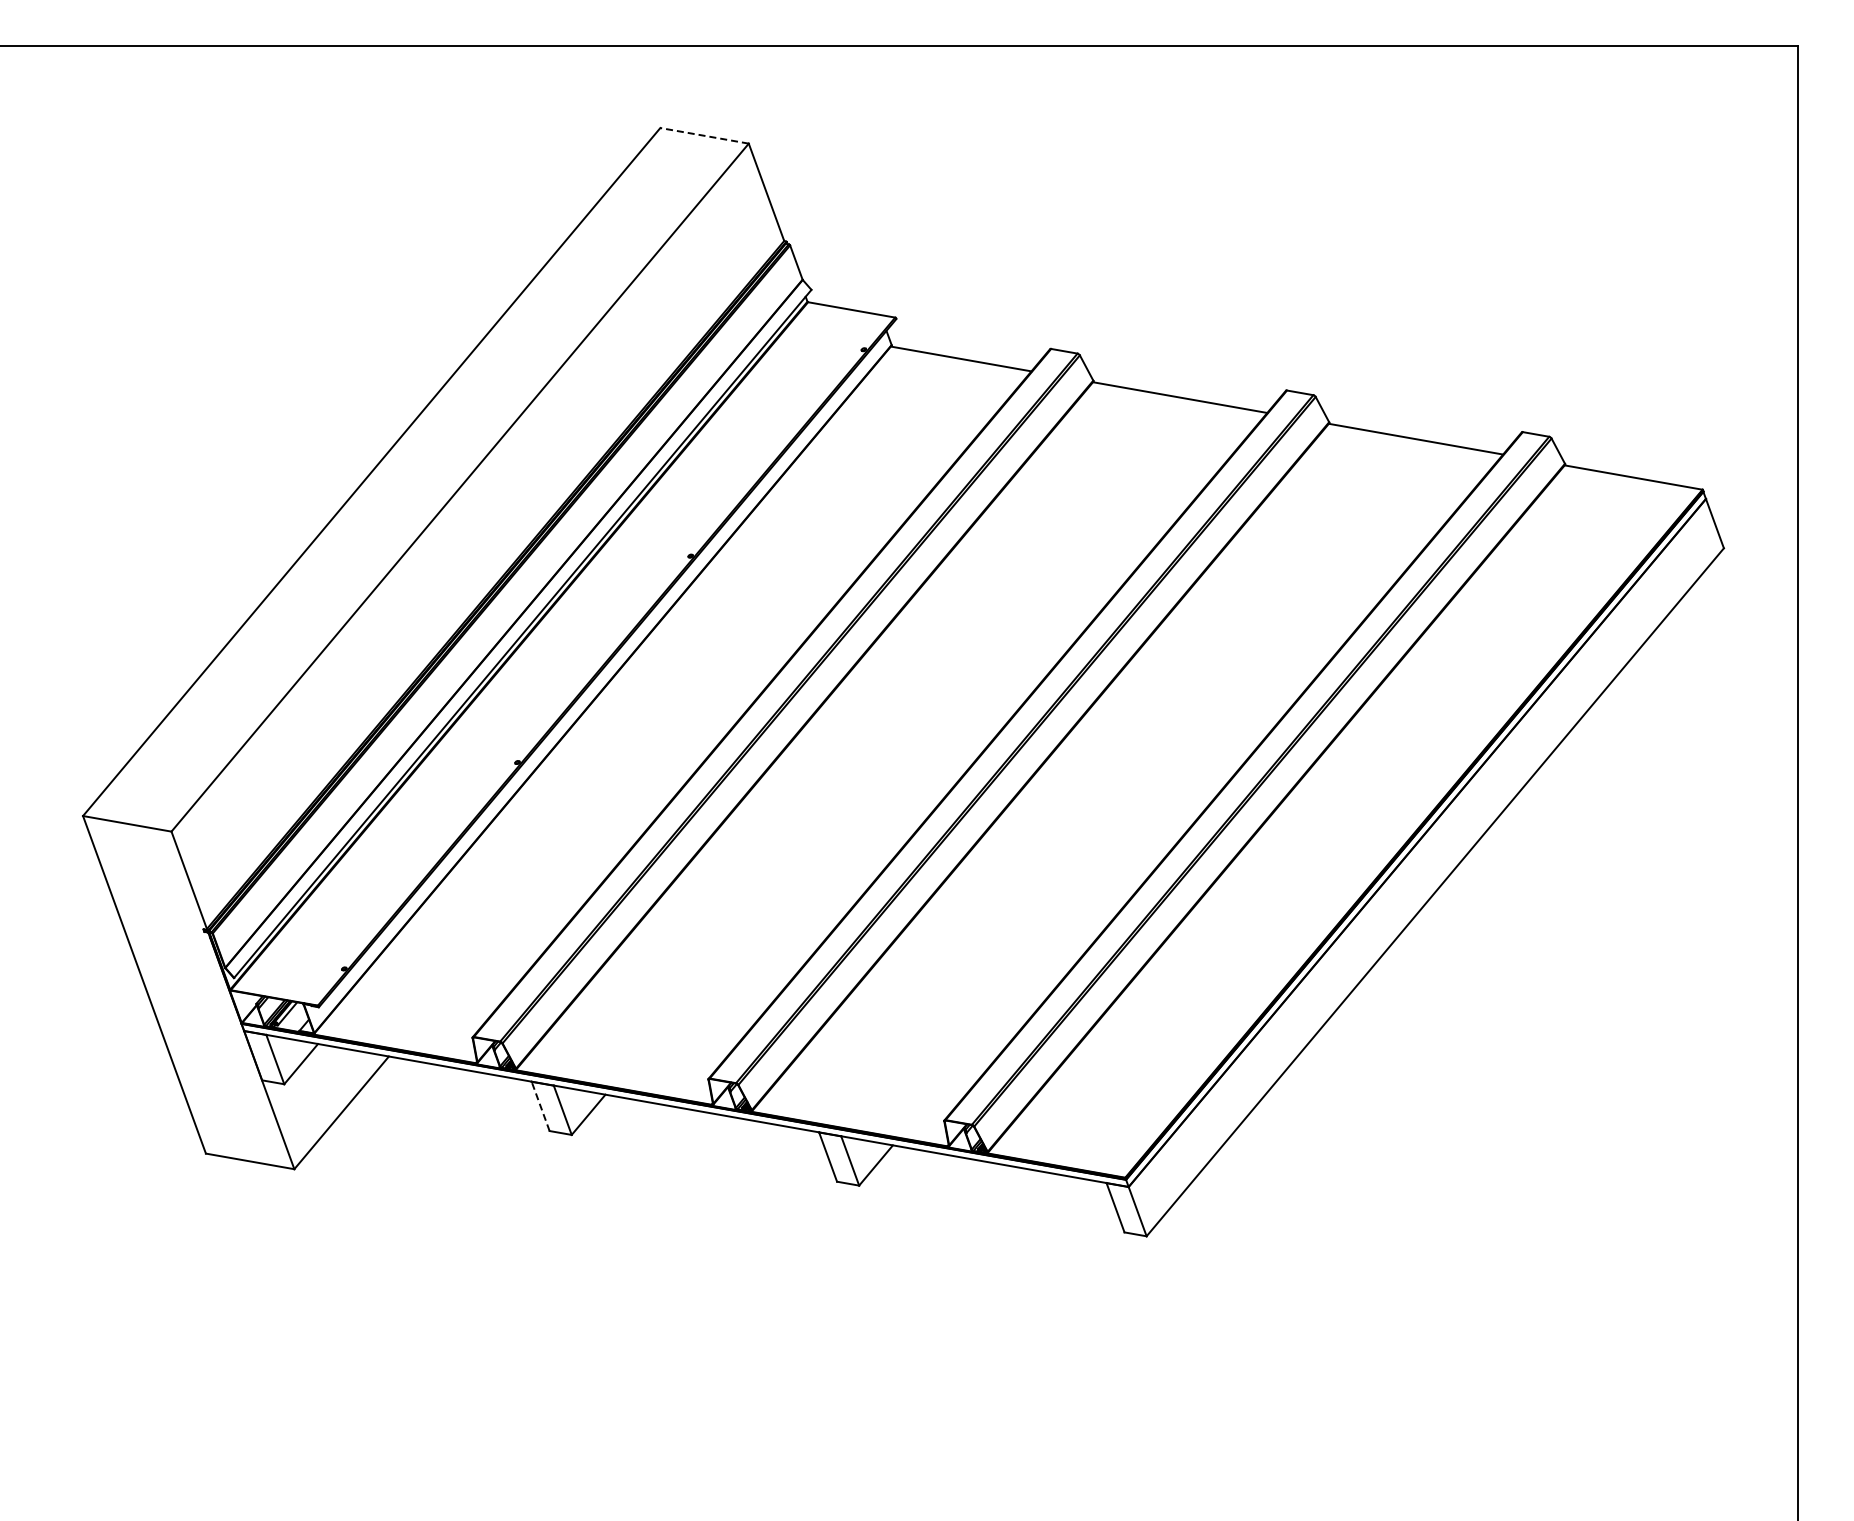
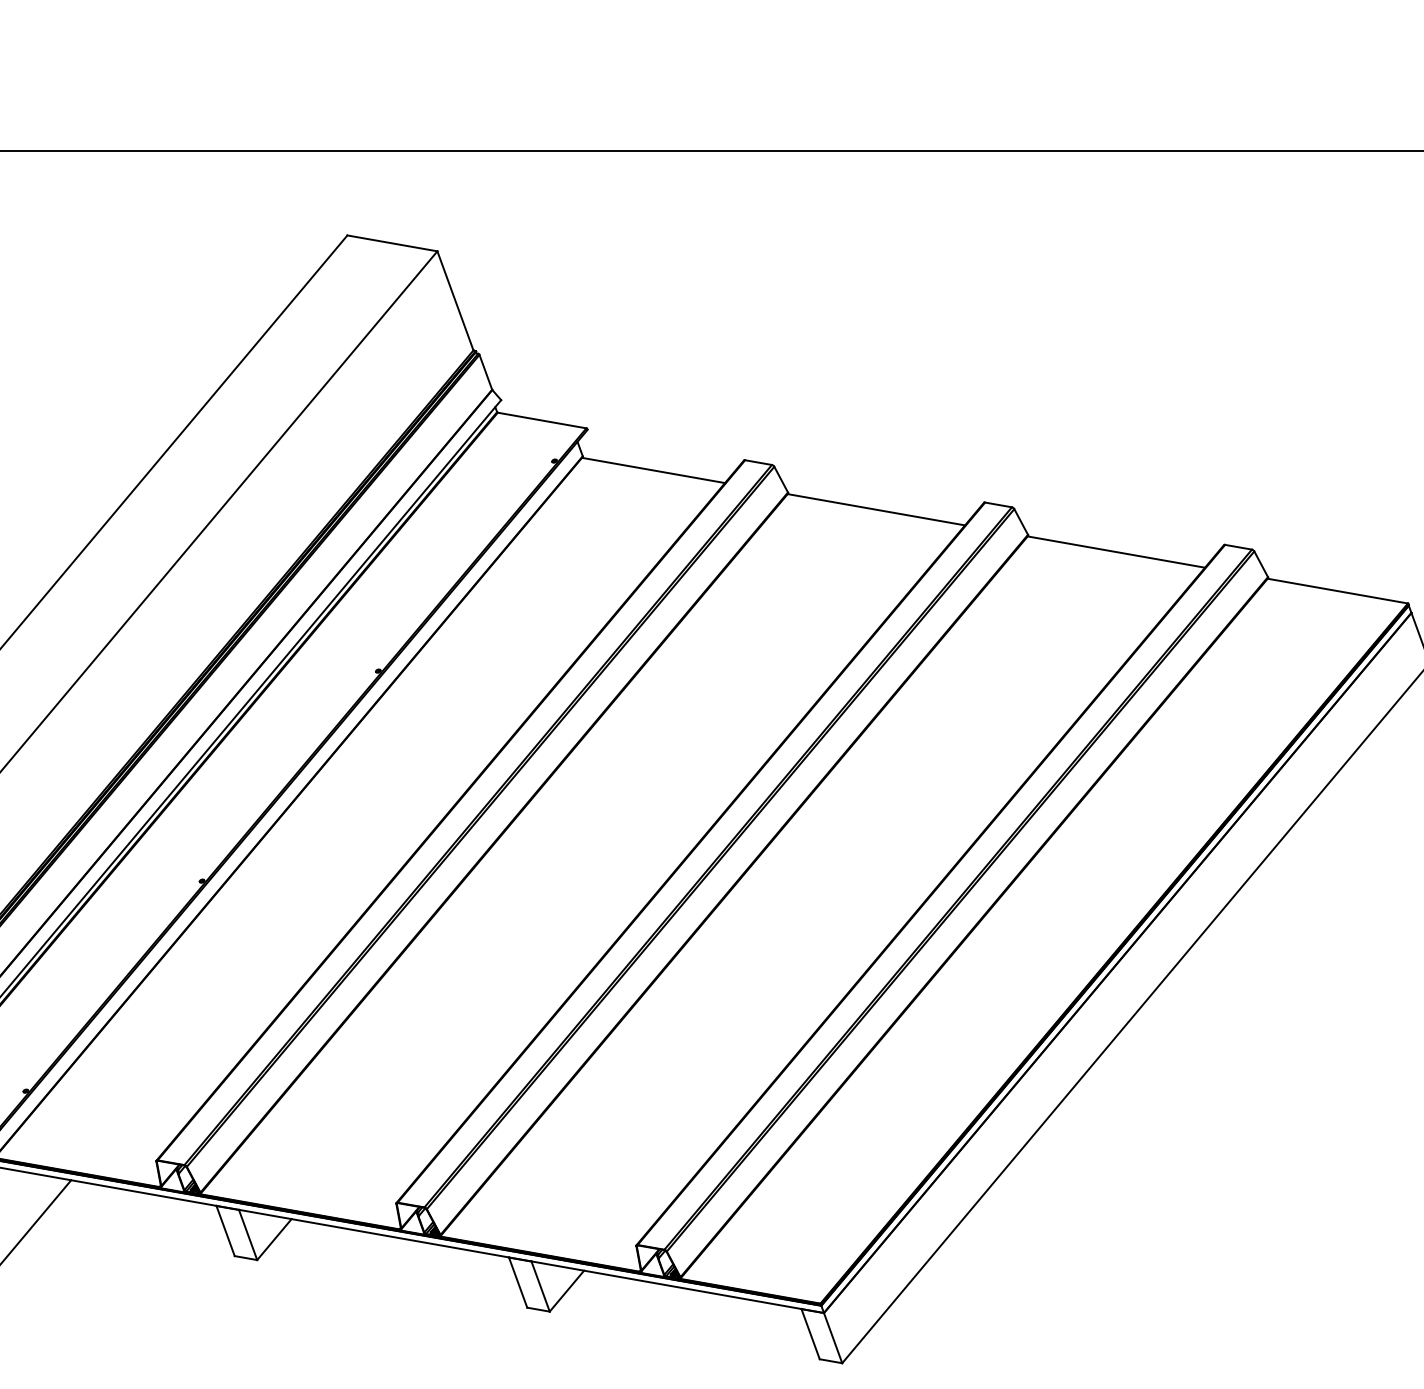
line: (704, 135) -> (392, 243), dashed -> solid
line: (540, 1105) -> (225, 1230), dashed -> solid

